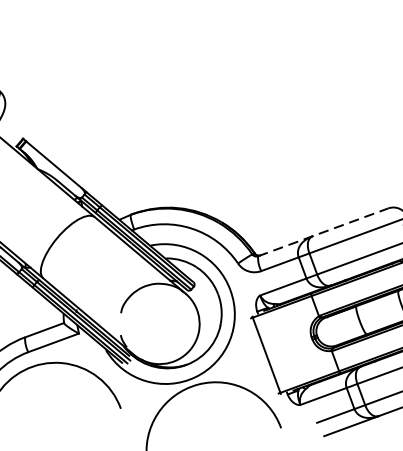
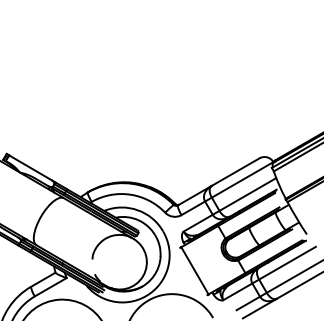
line: (324, 231) -> (219, 181), dashed -> solid

